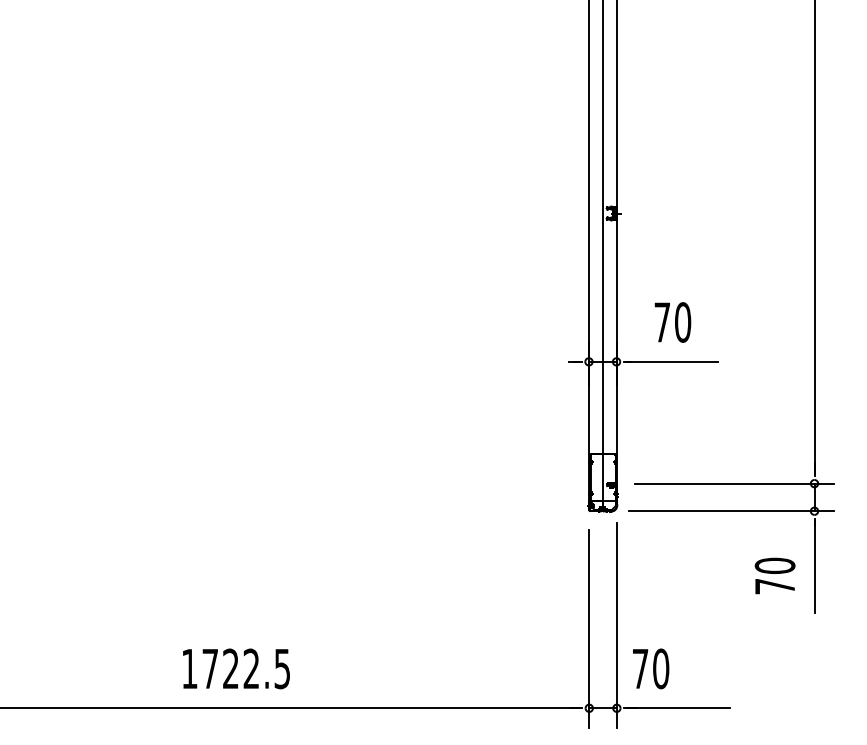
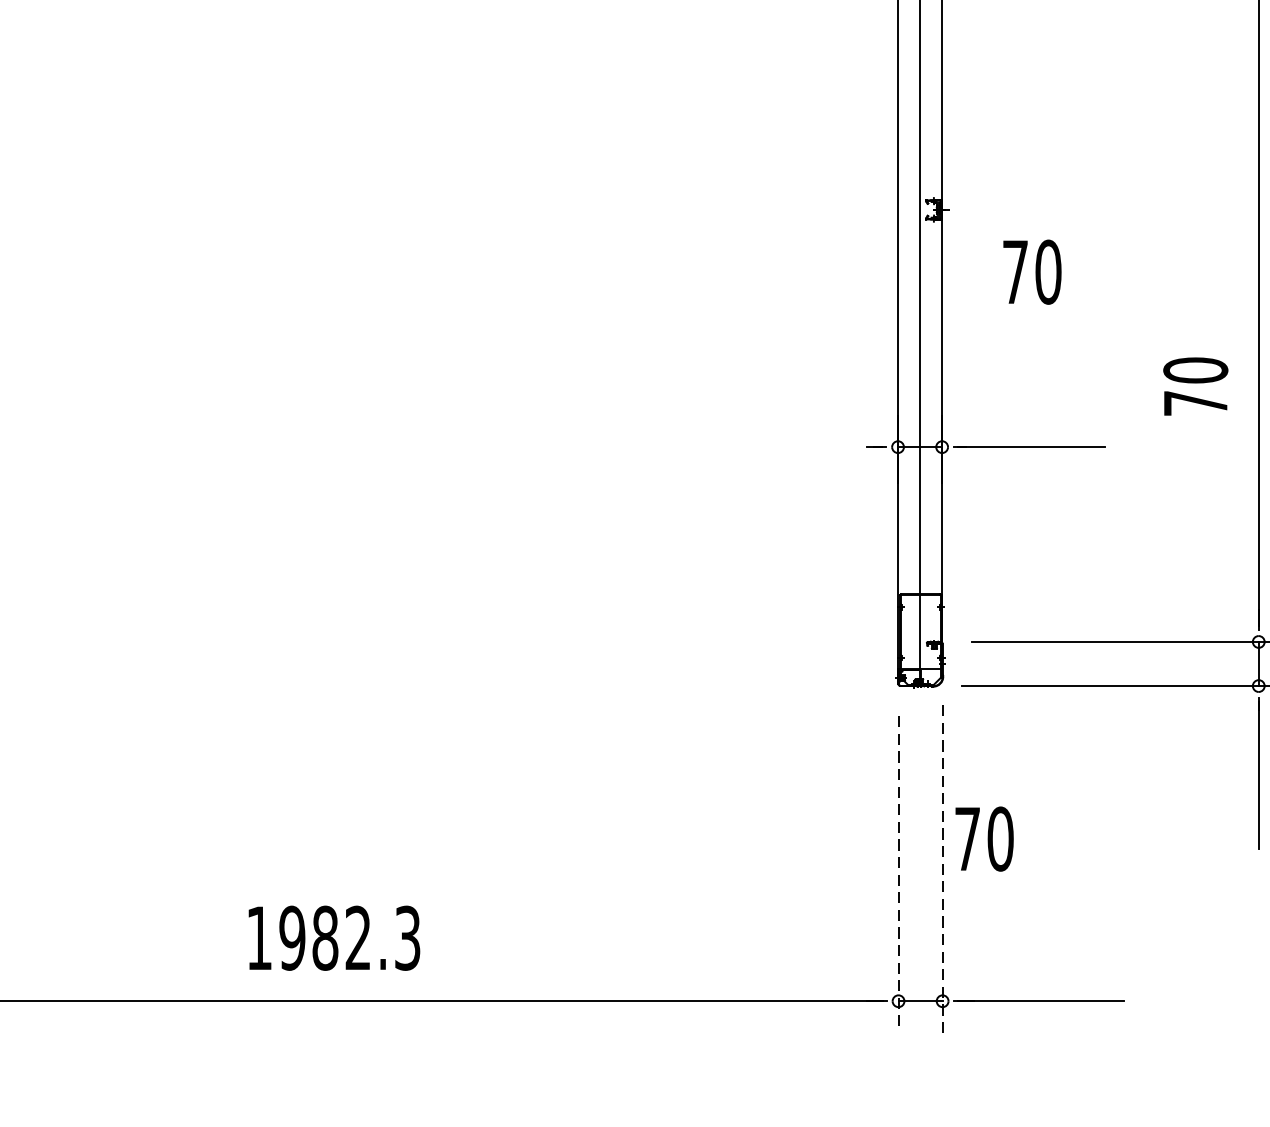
text: (672, 322) -> (1031, 272), moved
text: (774, 575) -> (1194, 385), moved
line: (616, 626) -> (942, 870), solid -> dashed
line: (589, 629) -> (898, 875), solid -> dashed
text: (246, 668) -> (350, 937), 1722.5 -> 1982.3
text: (651, 668) -> (985, 838), moved

